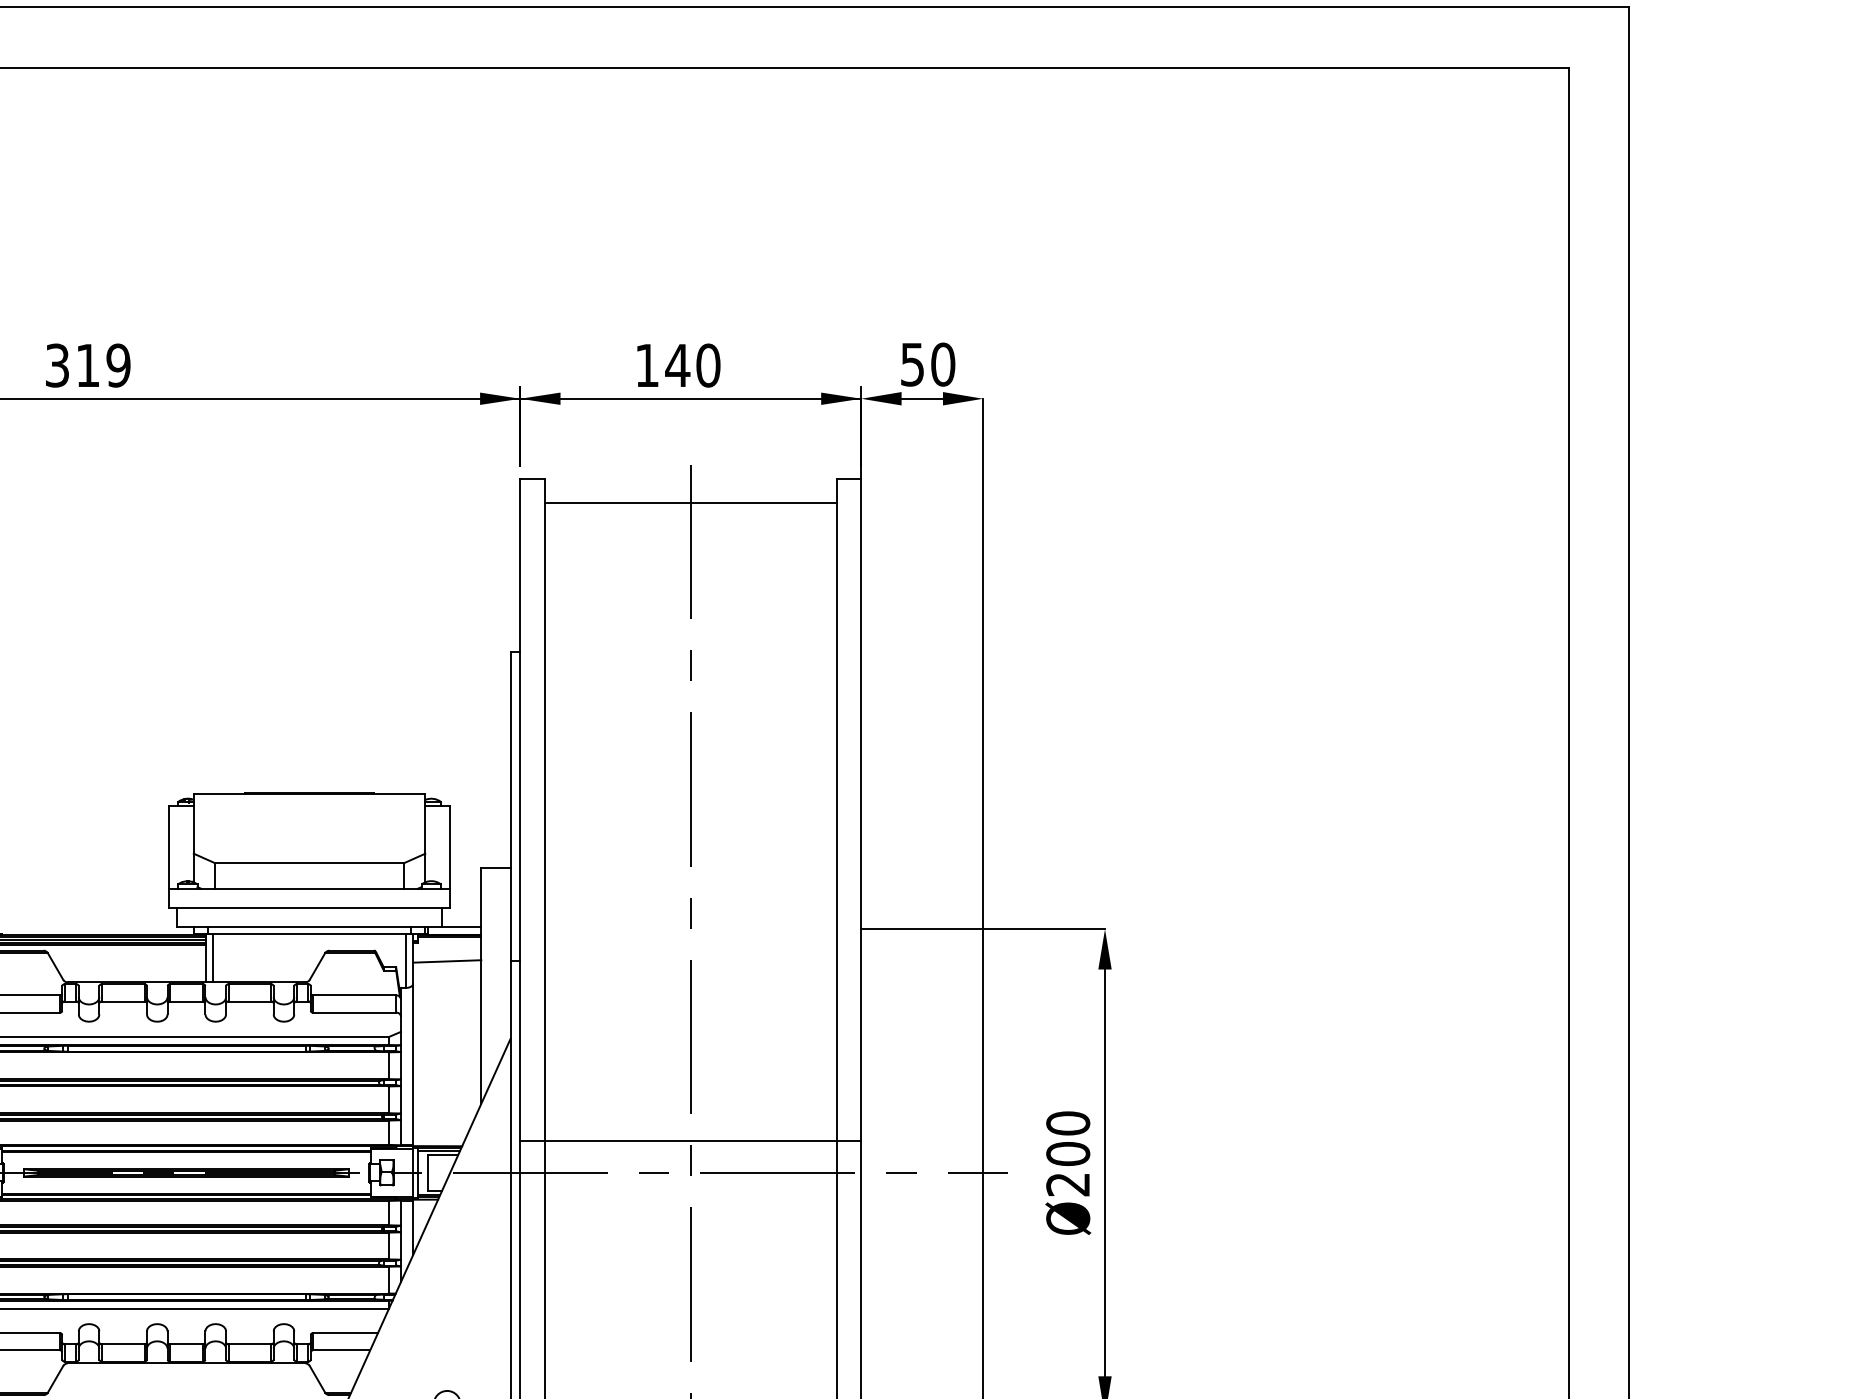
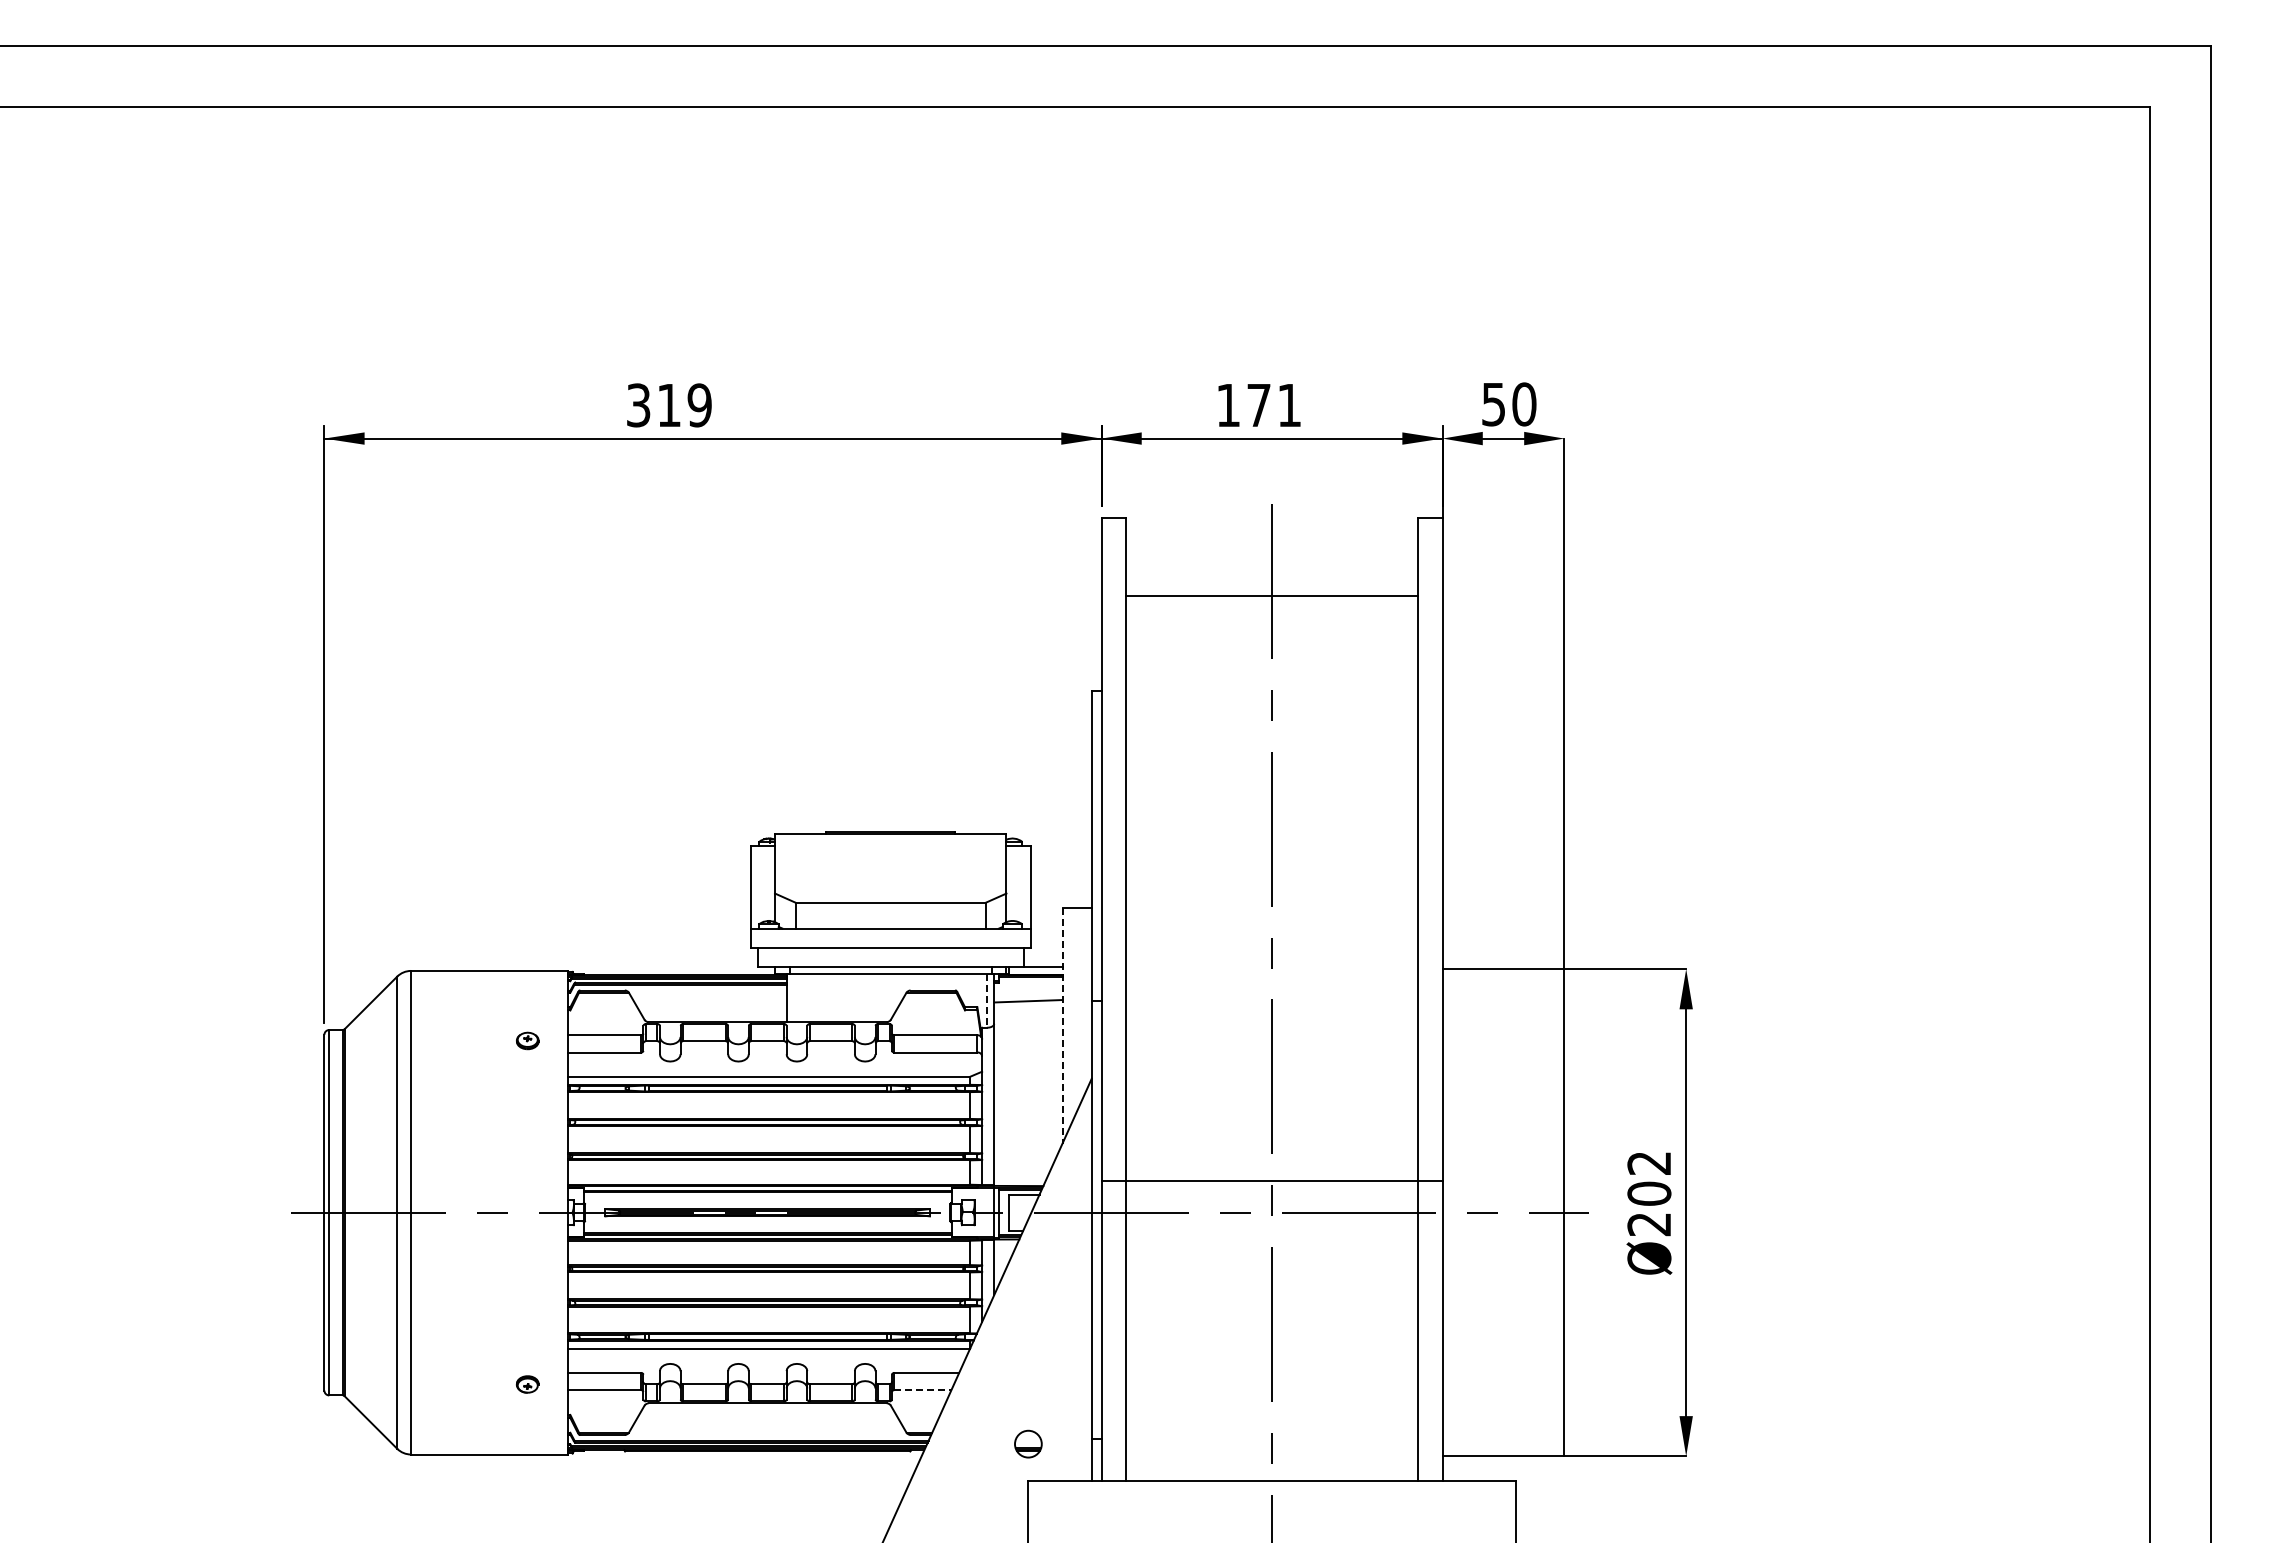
text: (692, 365) -> (1273, 405), 140 -> 171
line: (690, 502) -> (1271, 595), moved
line: (213, 957) -> (794, 997), removed
line: (405, 960) -> (986, 1000), solid -> dashed
line: (481, 985) -> (1062, 1025), solid -> dashed
text: (1068, 1123) -> (1649, 1163), Ø200 -> Ø202
line: (341, 1350) -> (922, 1390), solid -> dashed

